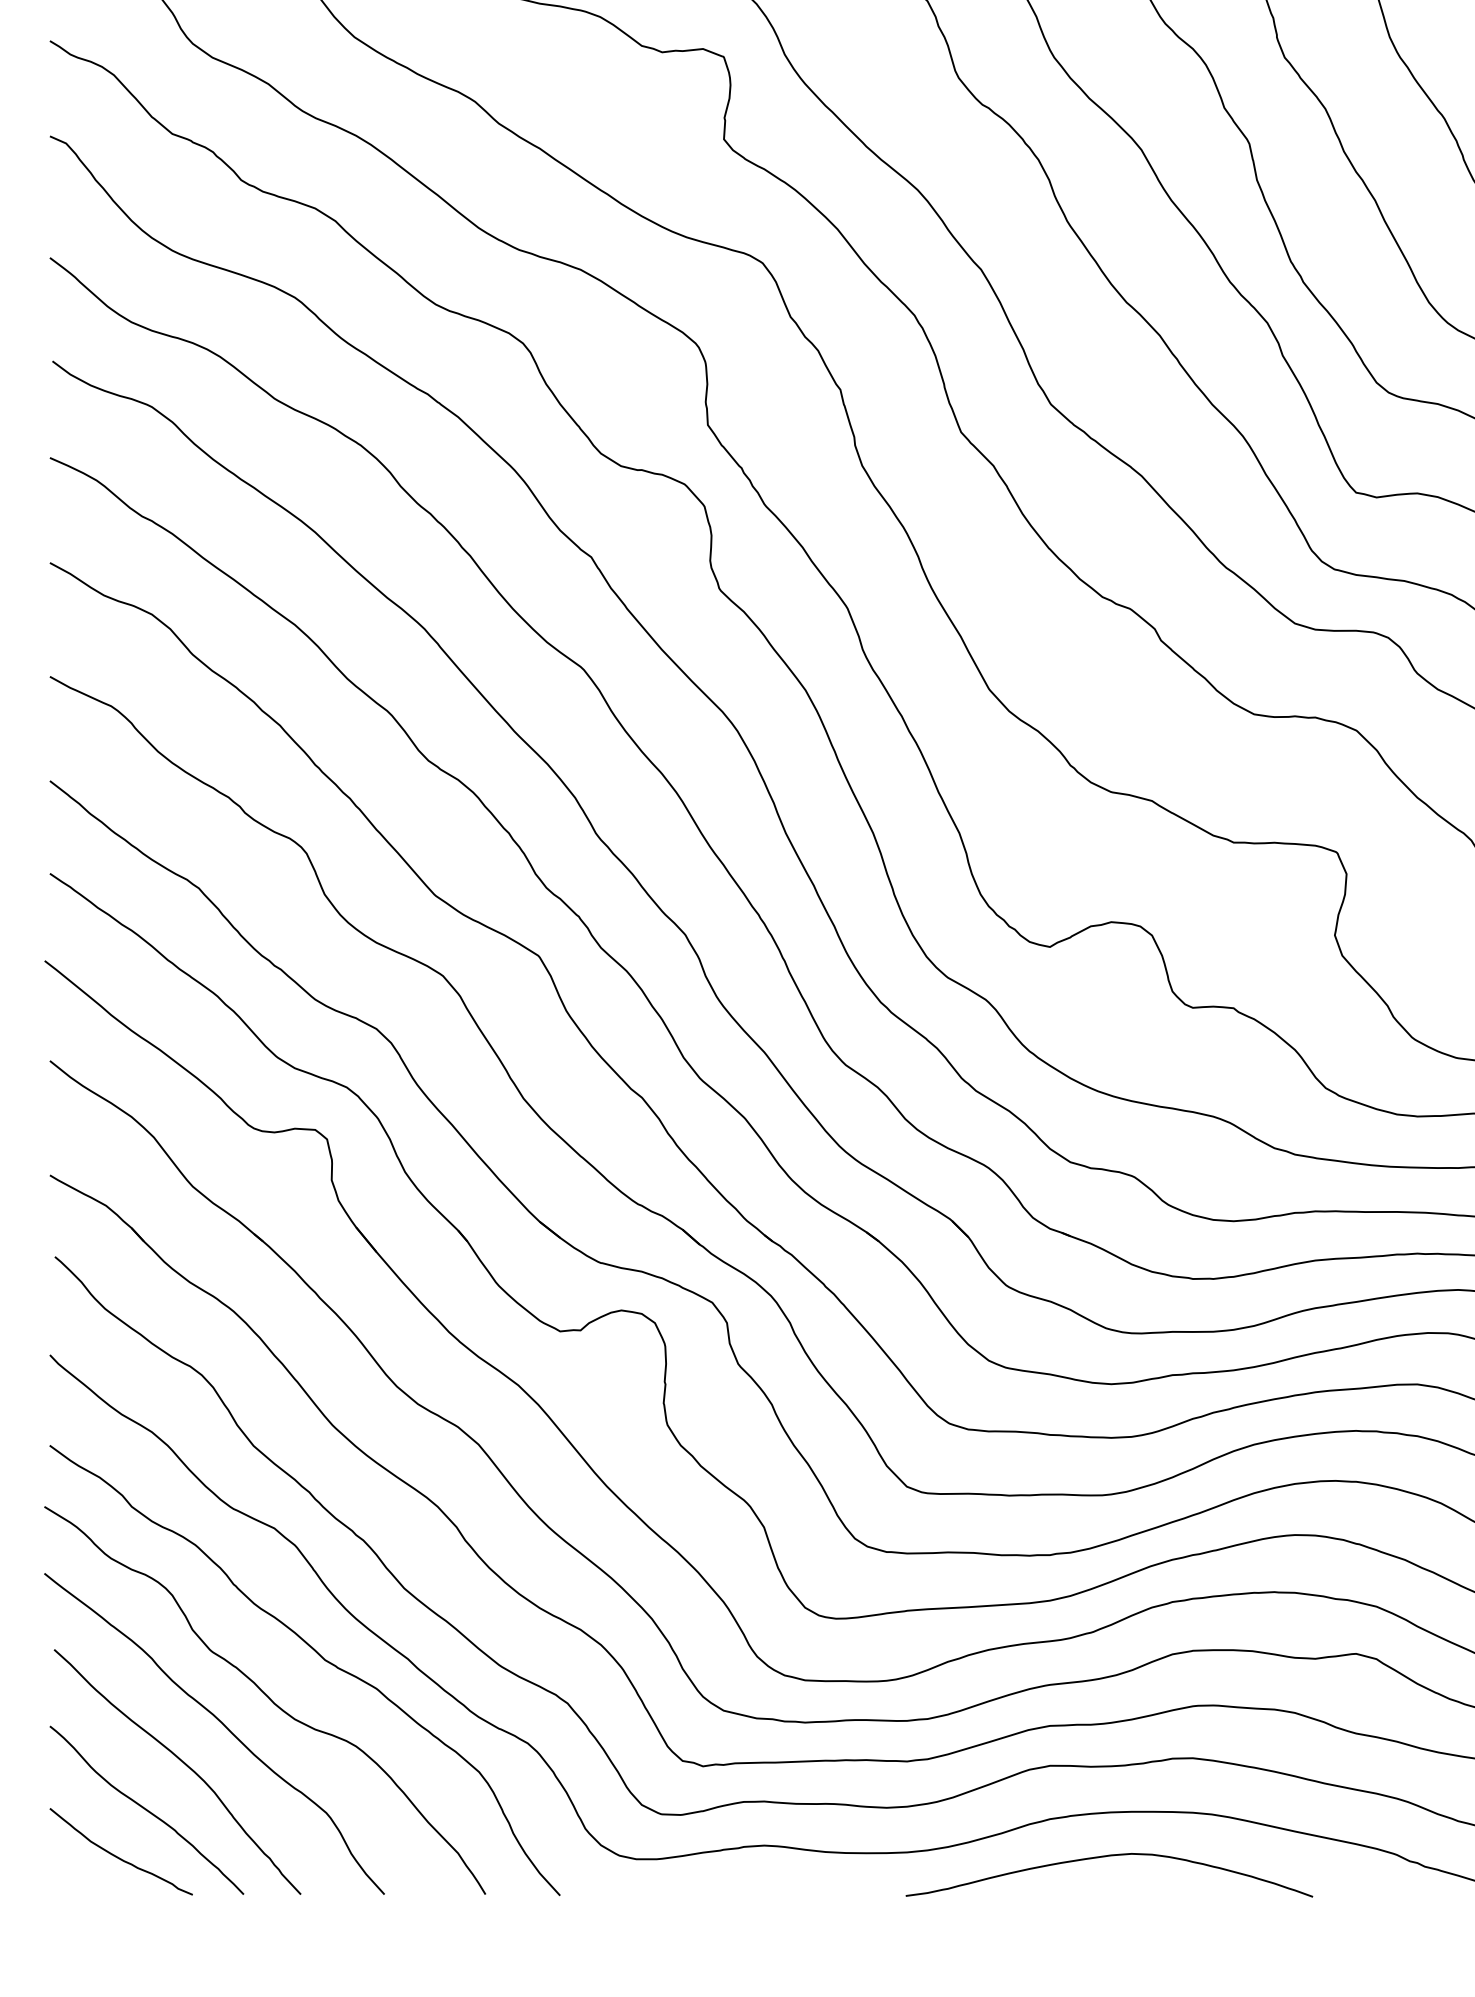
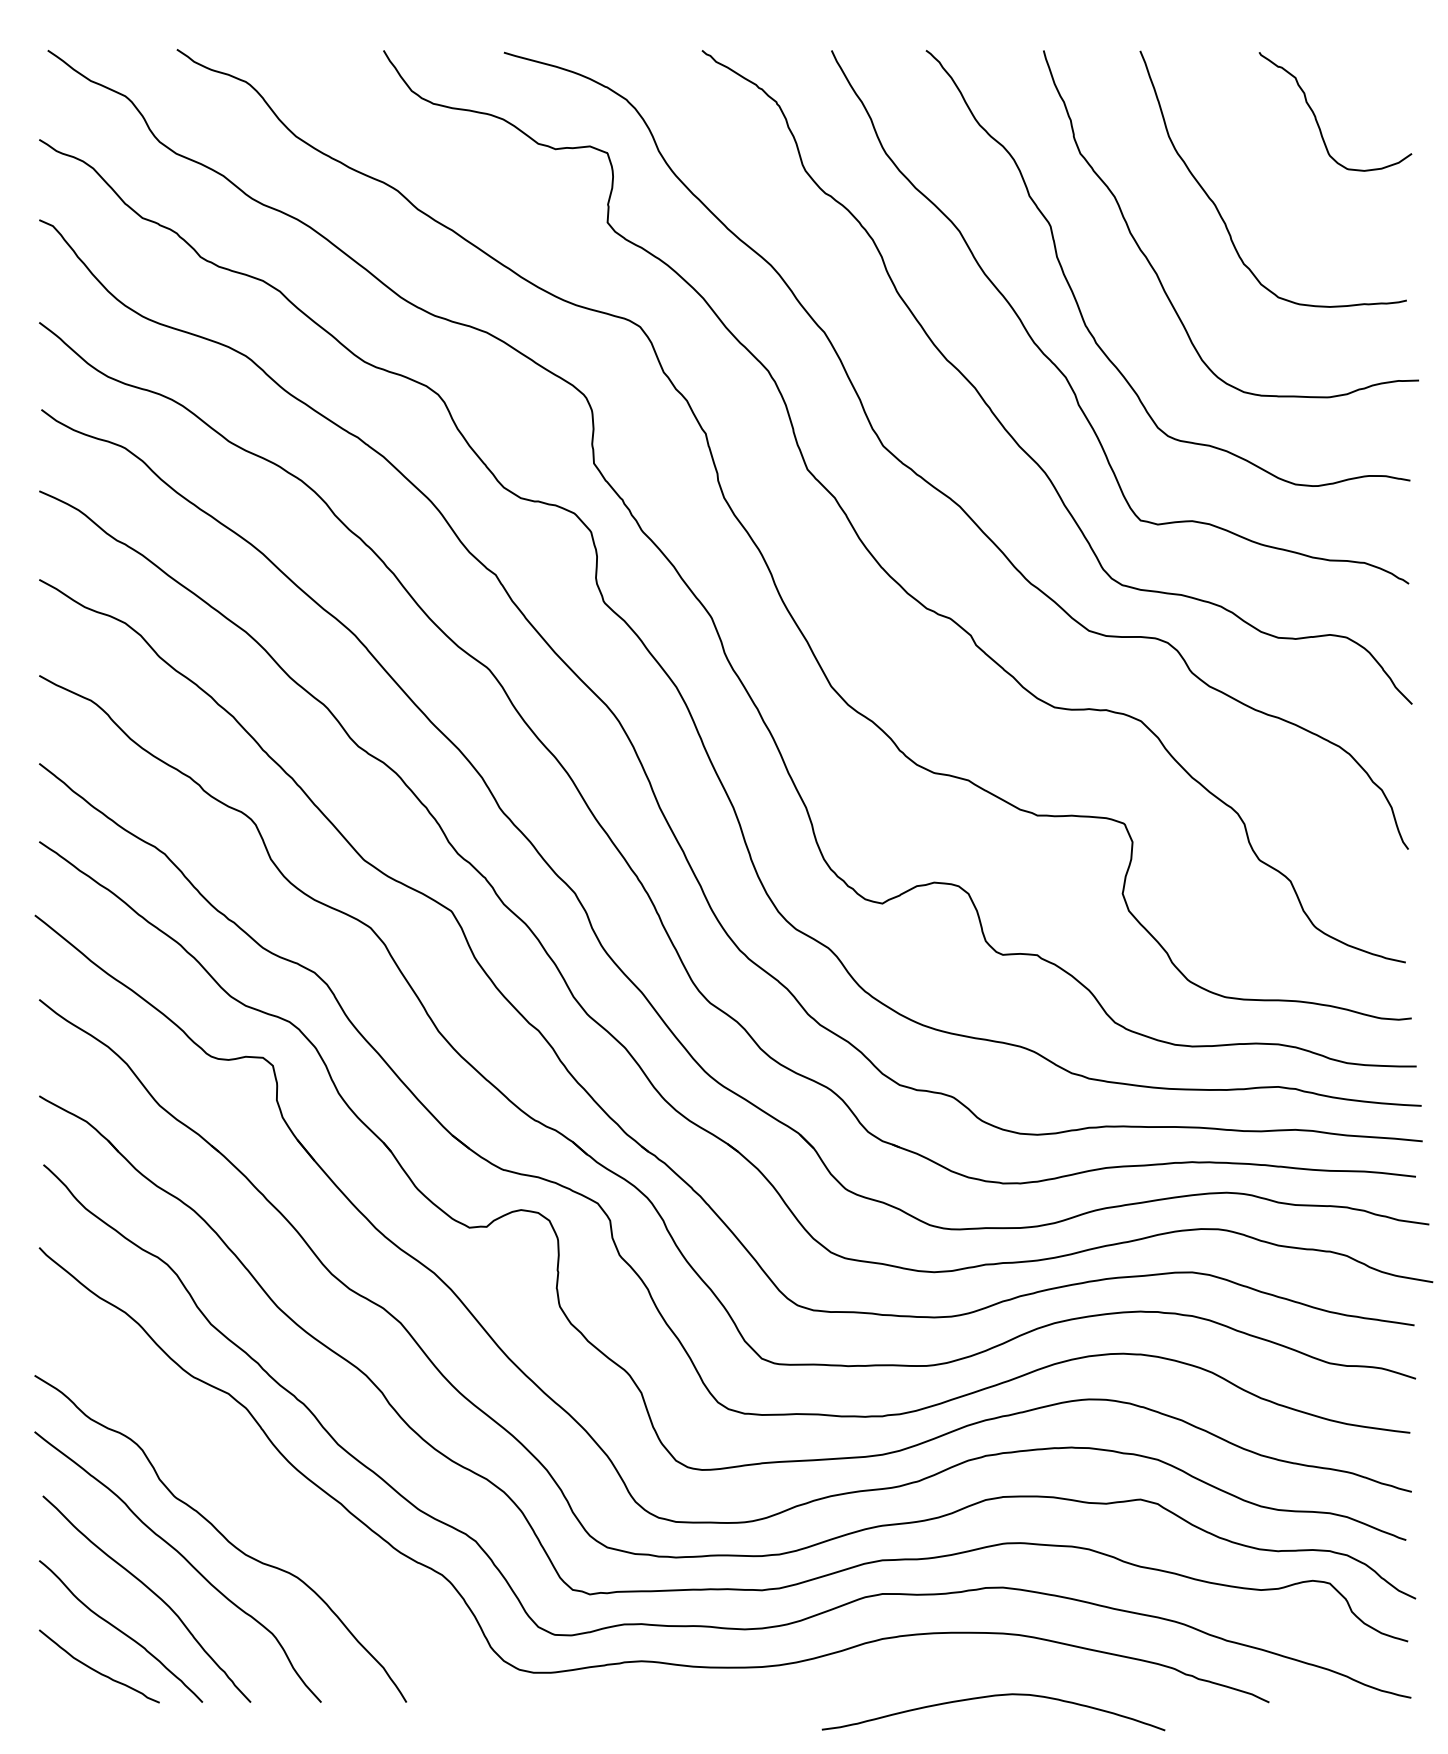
curve: (318, 1654) -> (265, 1500), removed
curve: (1105, 1857) -> (990, 1697), moved

